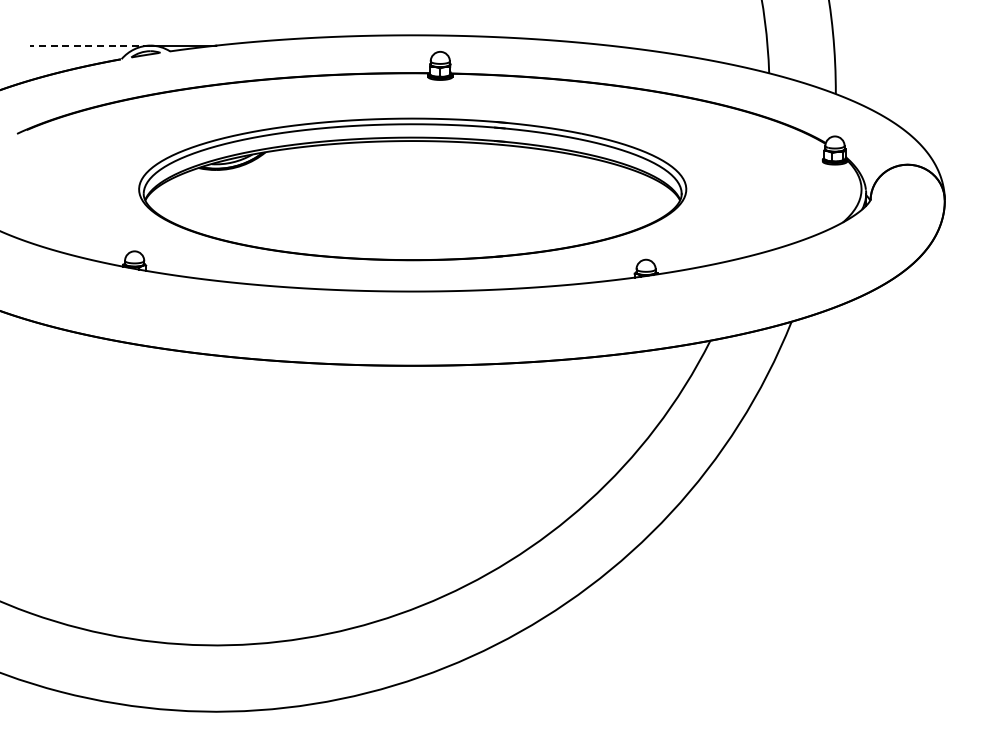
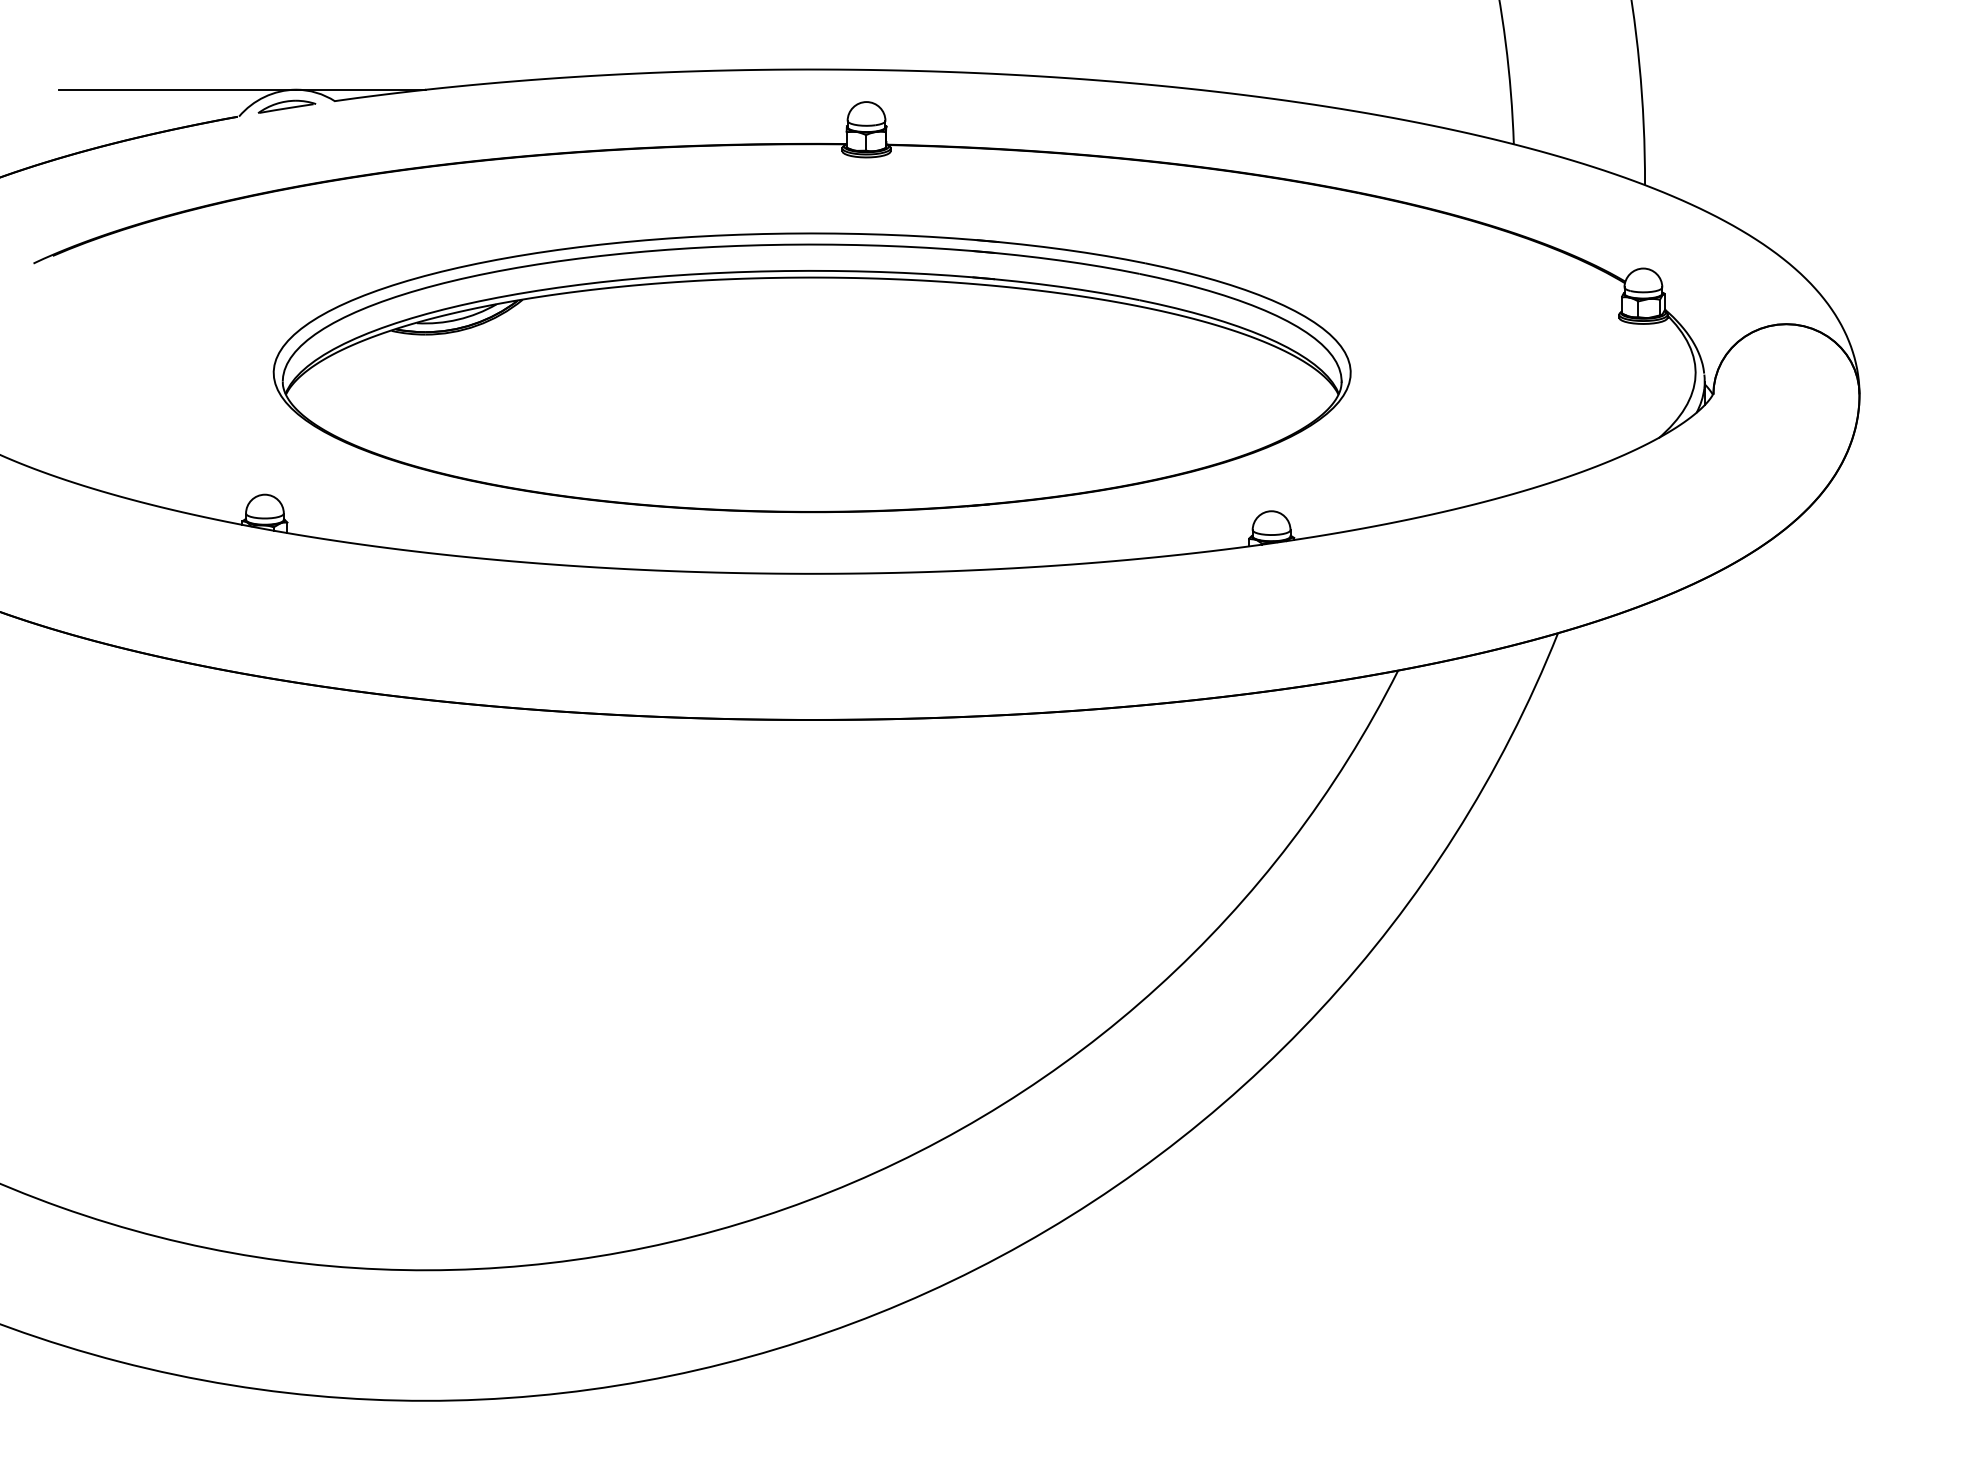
line: (89, 45) -> (176, 89), dashed -> solid

